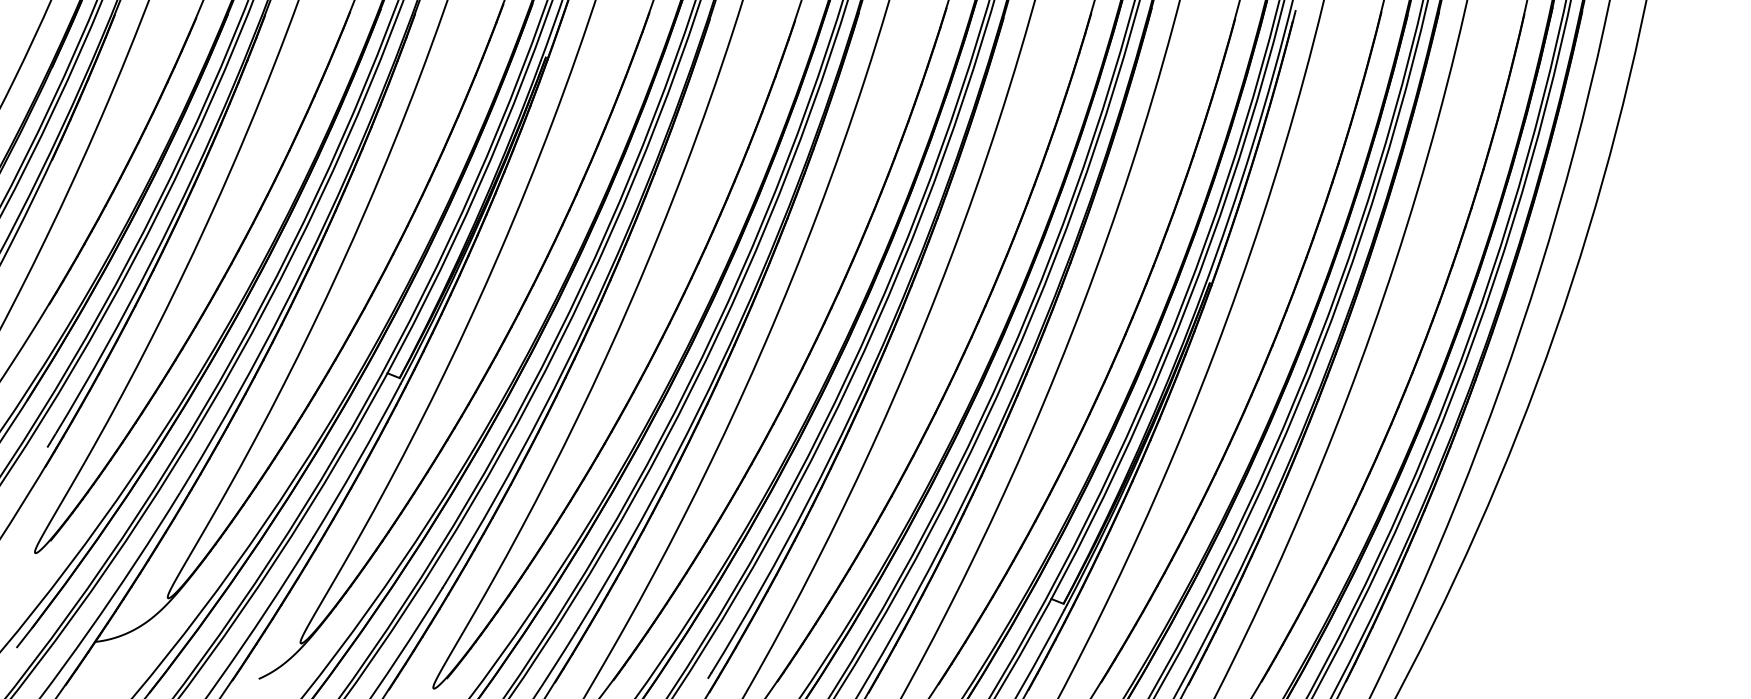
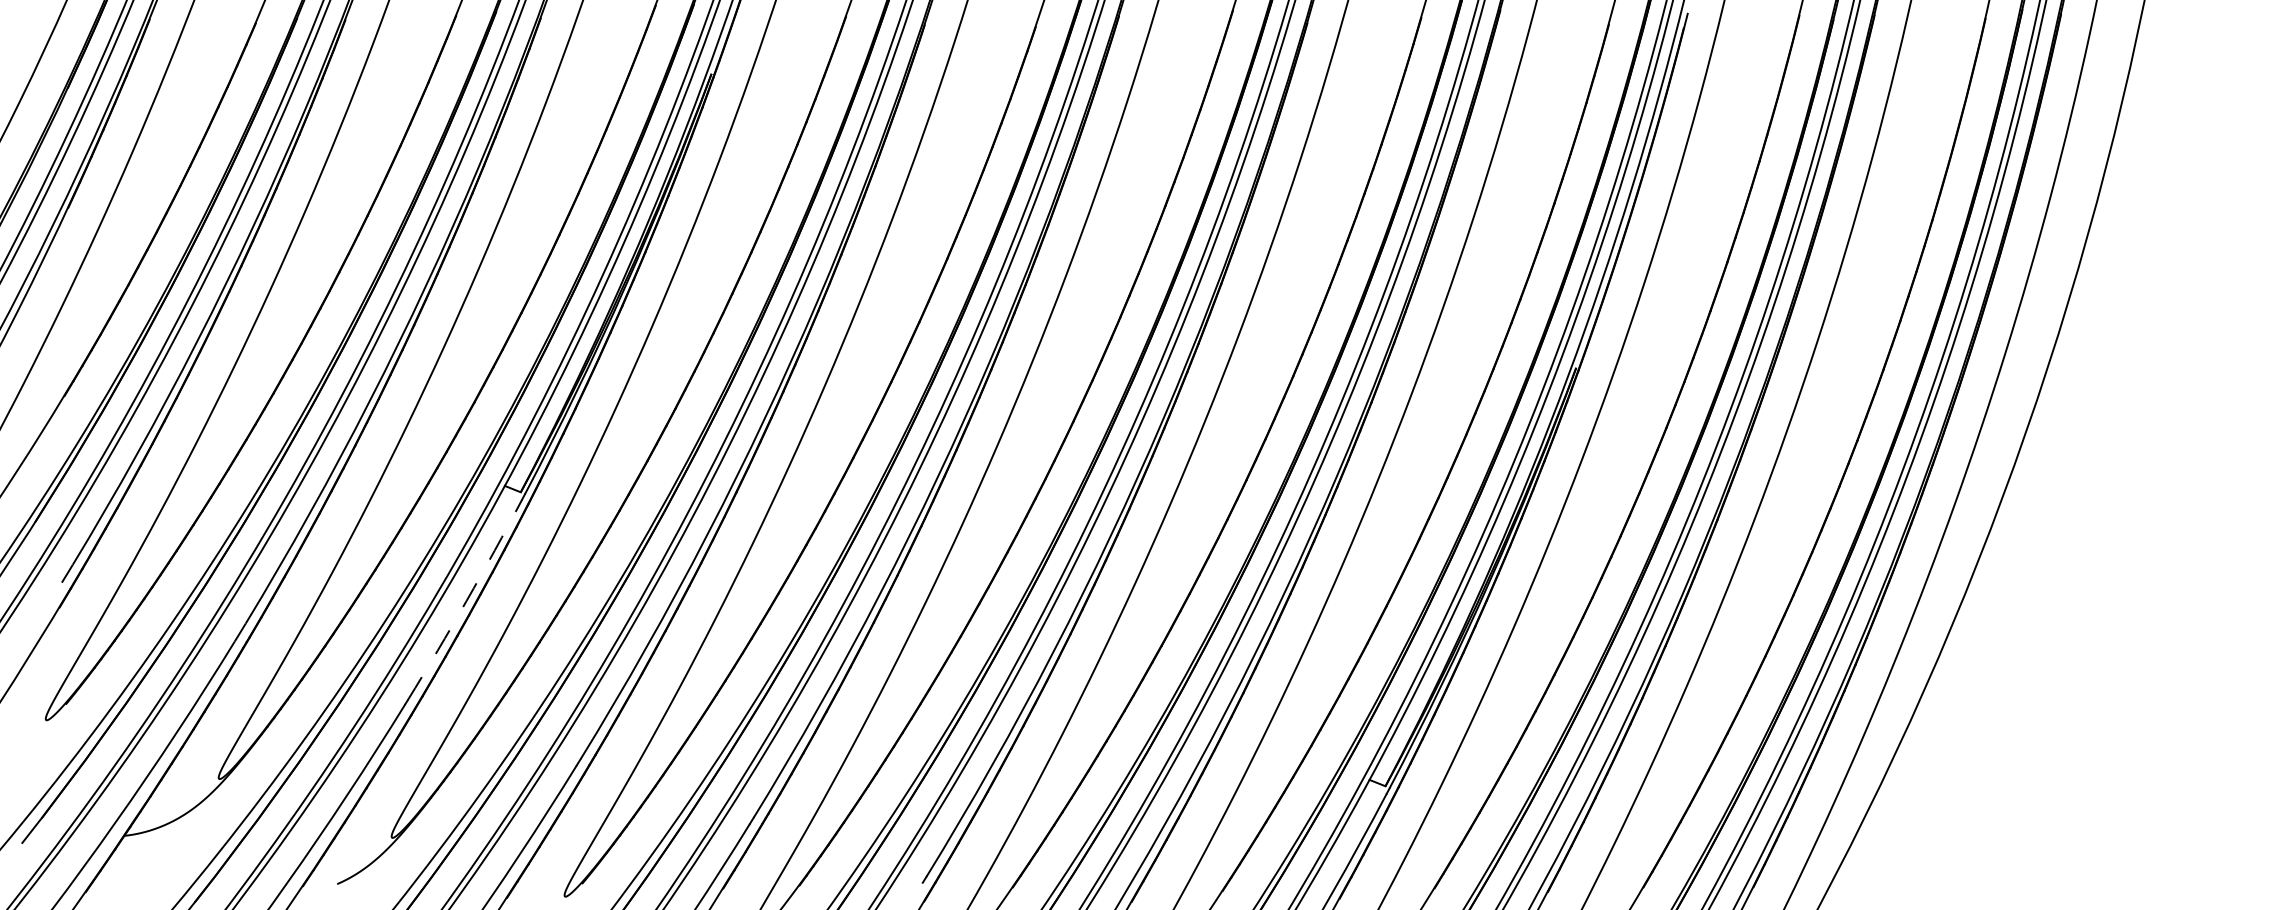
arc: (358, 461) -> (466, 600), solid -> dashed

